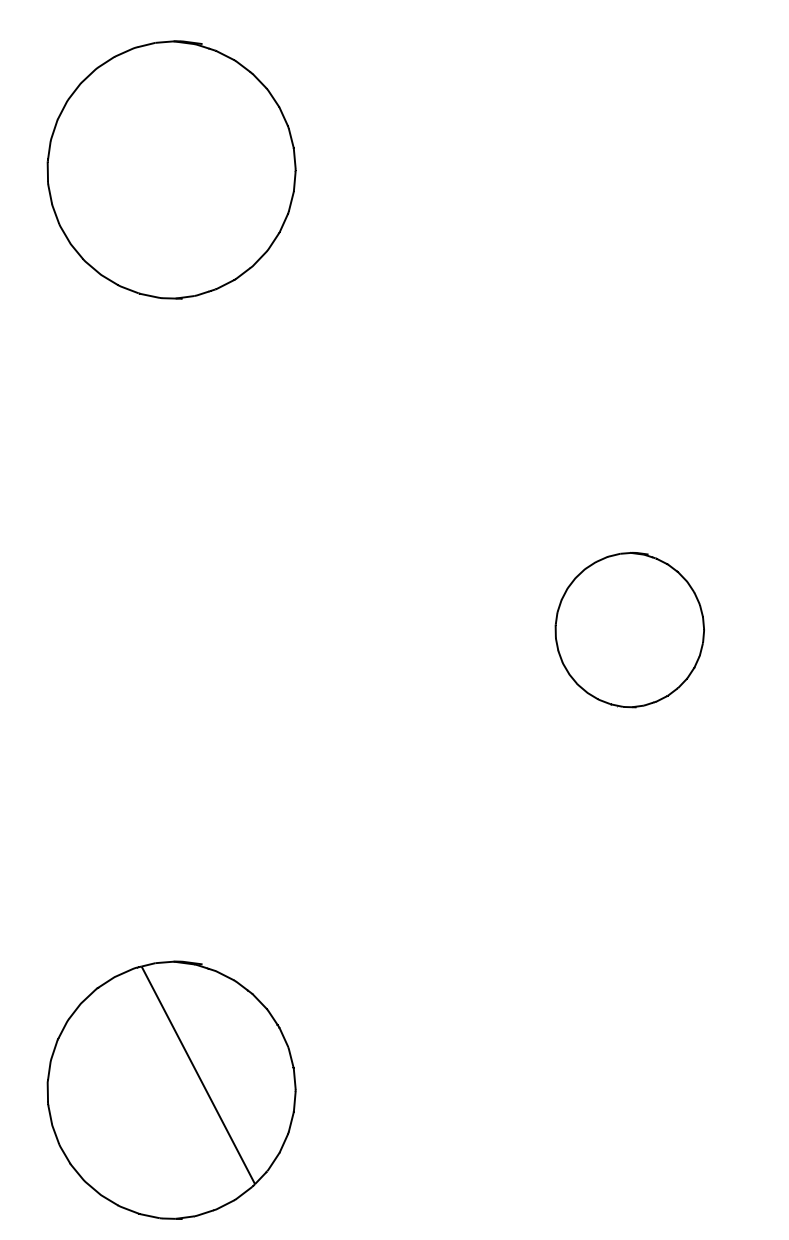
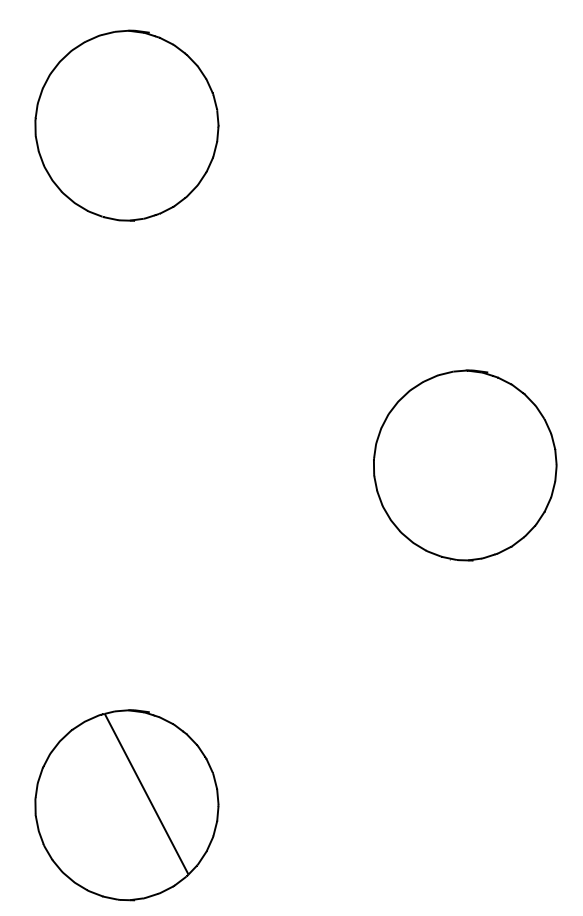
part: (629, 629) -> (465, 465), size x1.67

